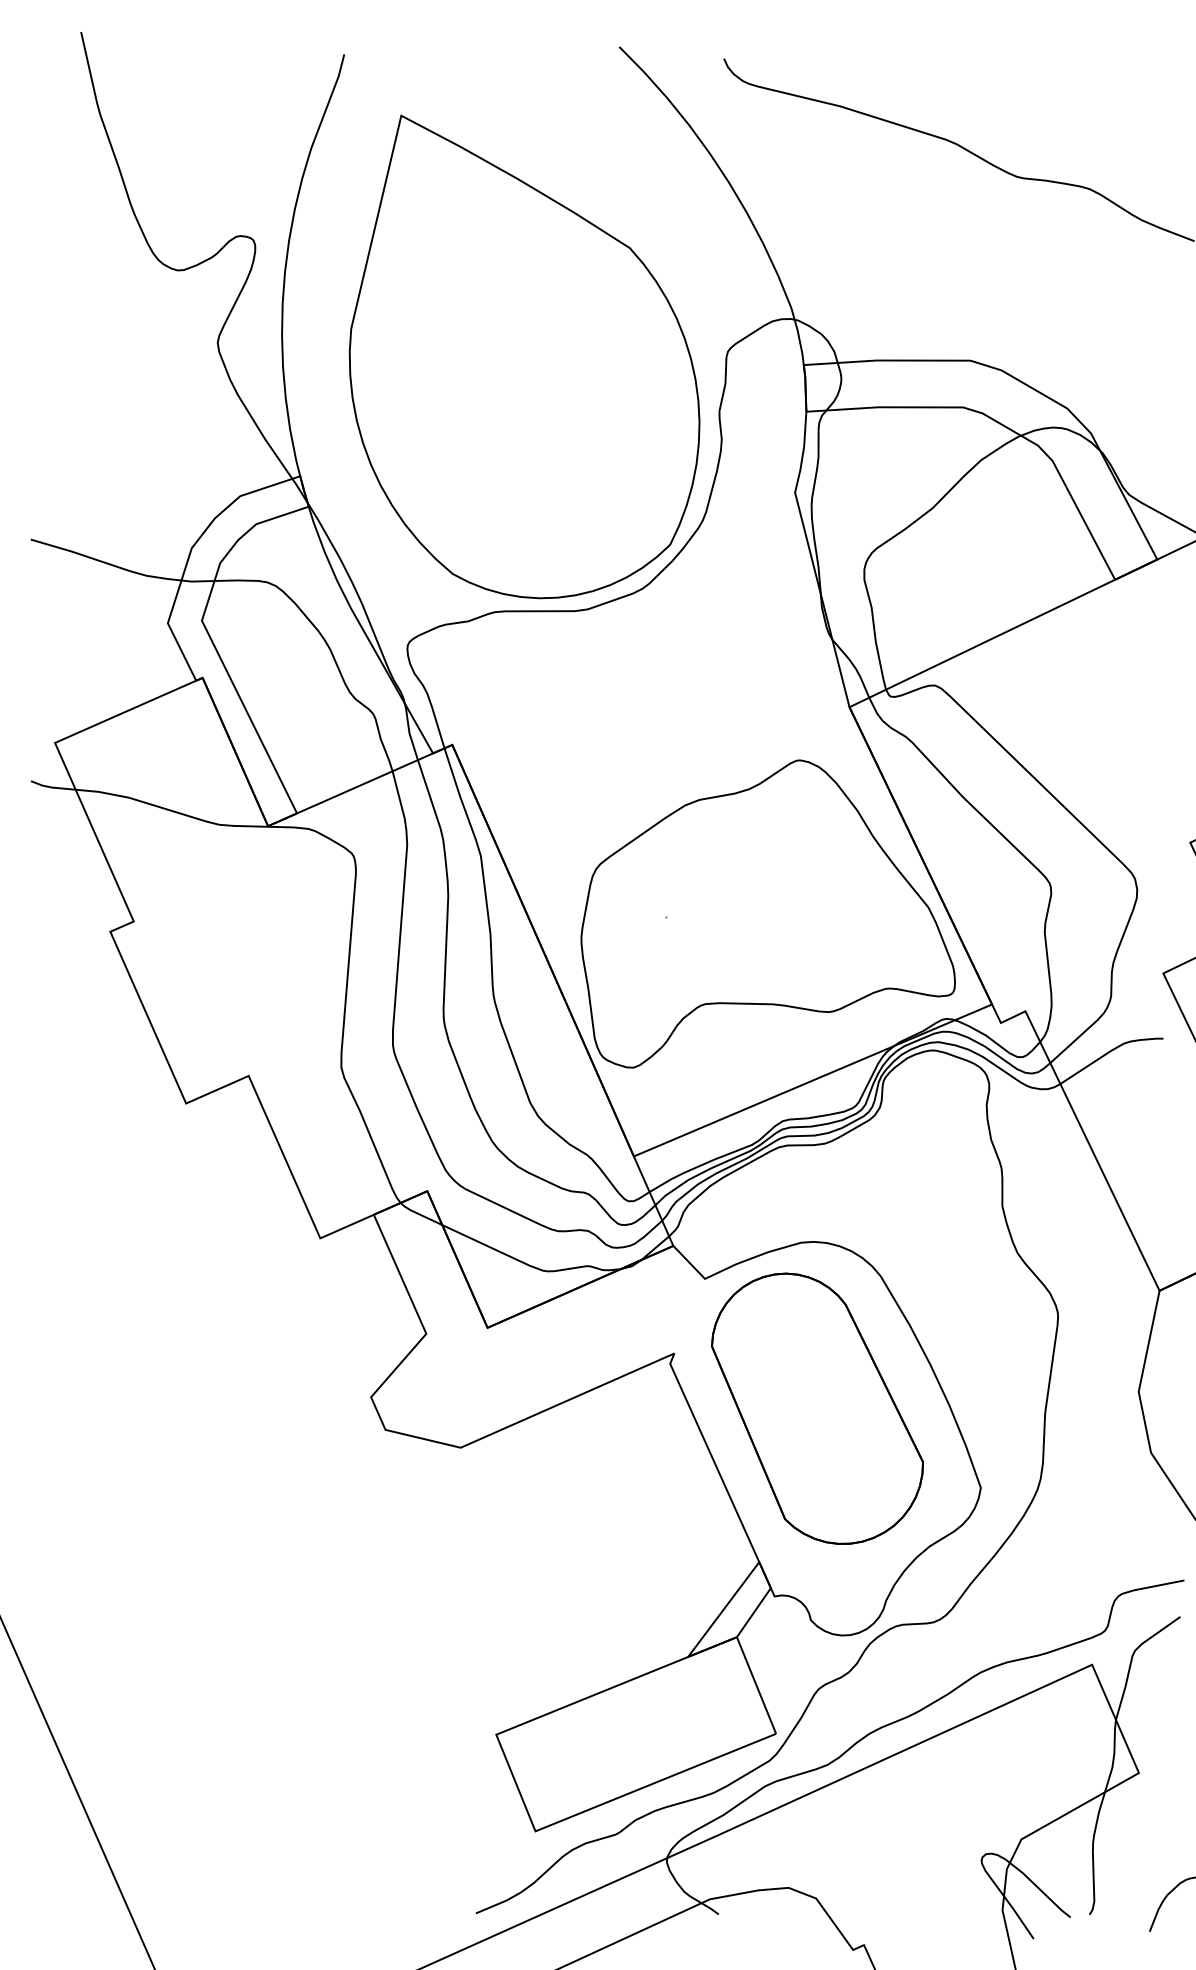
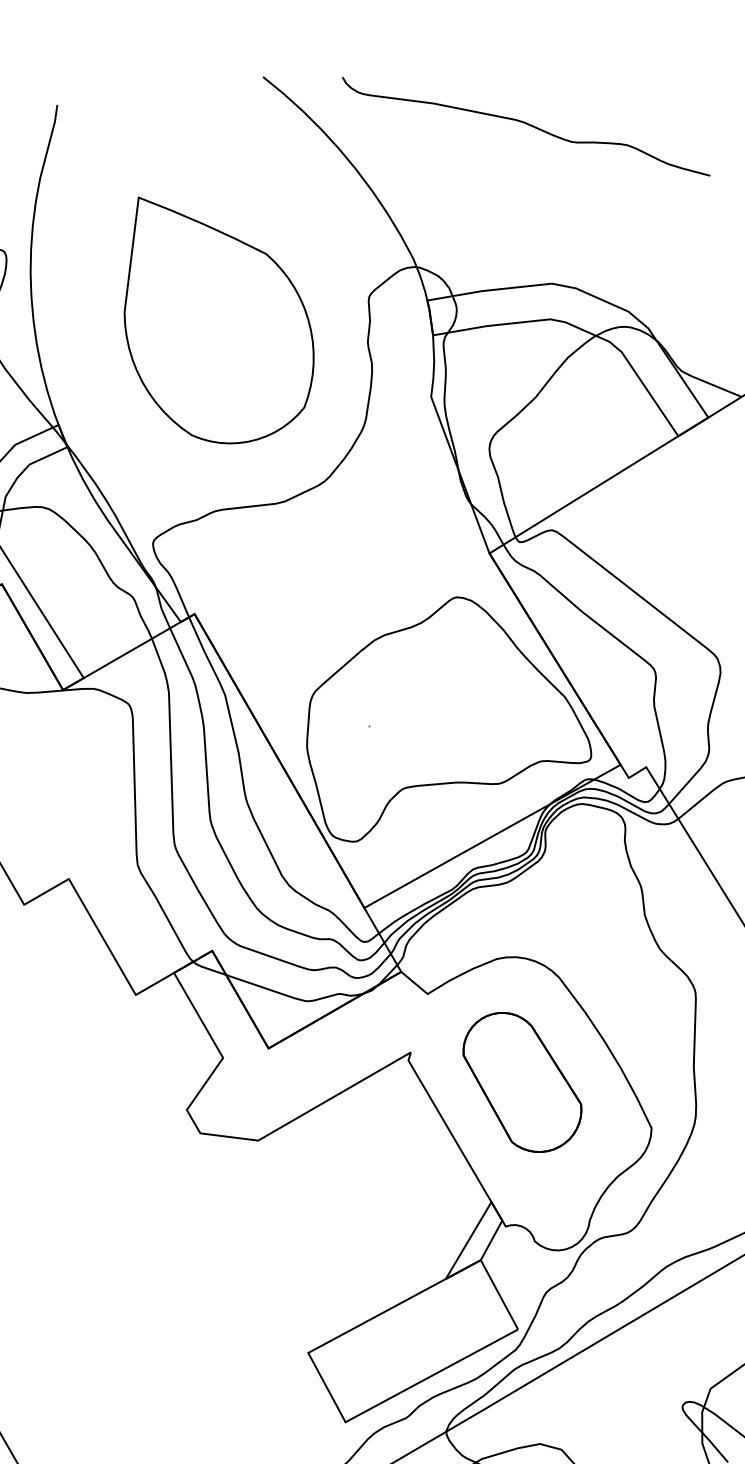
part: (524, 356) -> (217, 316), size x0.7
part: (817, 1408) -> (522, 1082), size x0.7

